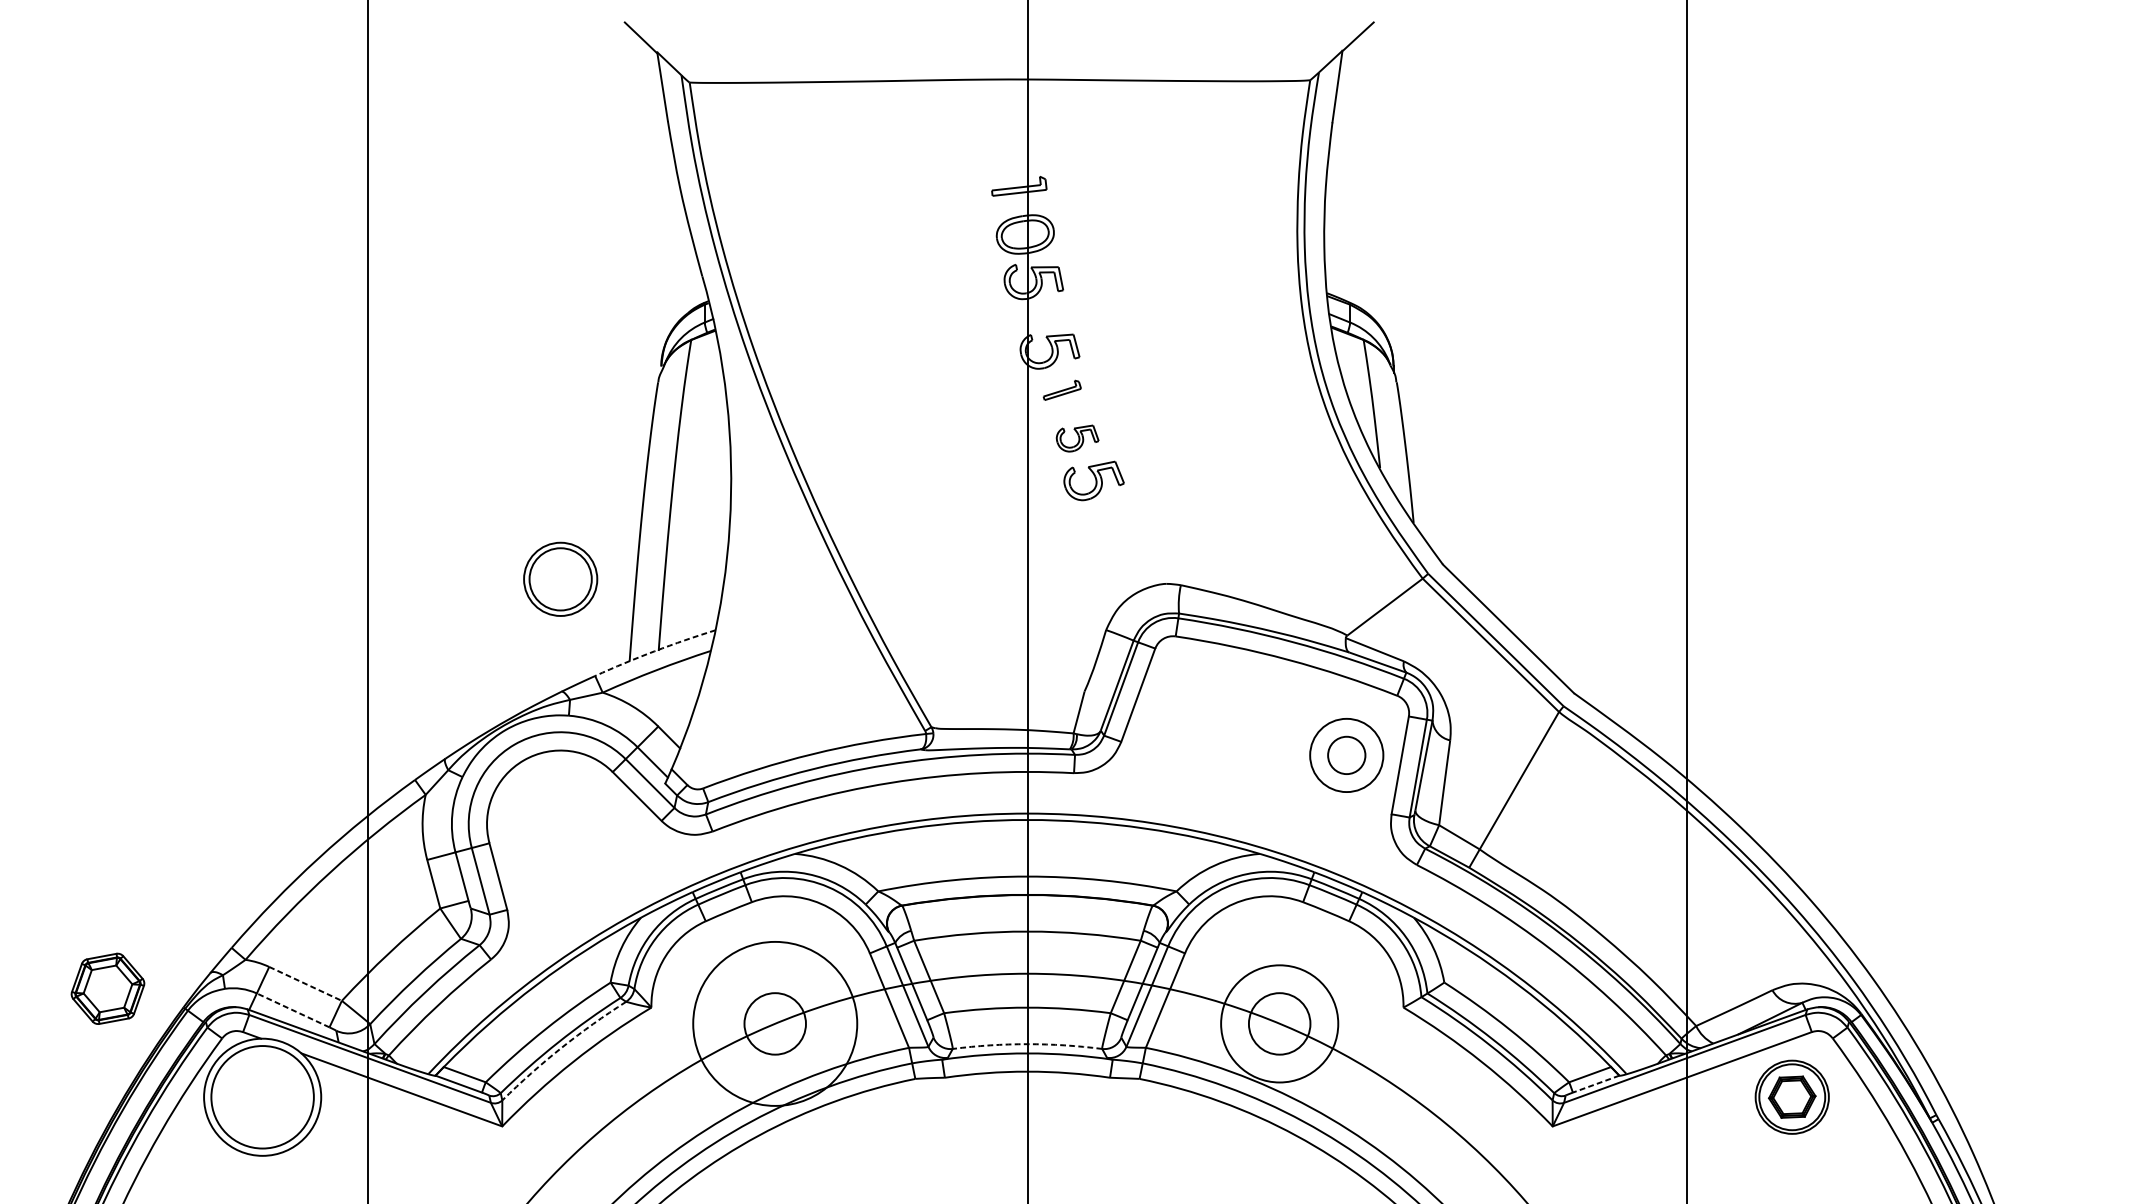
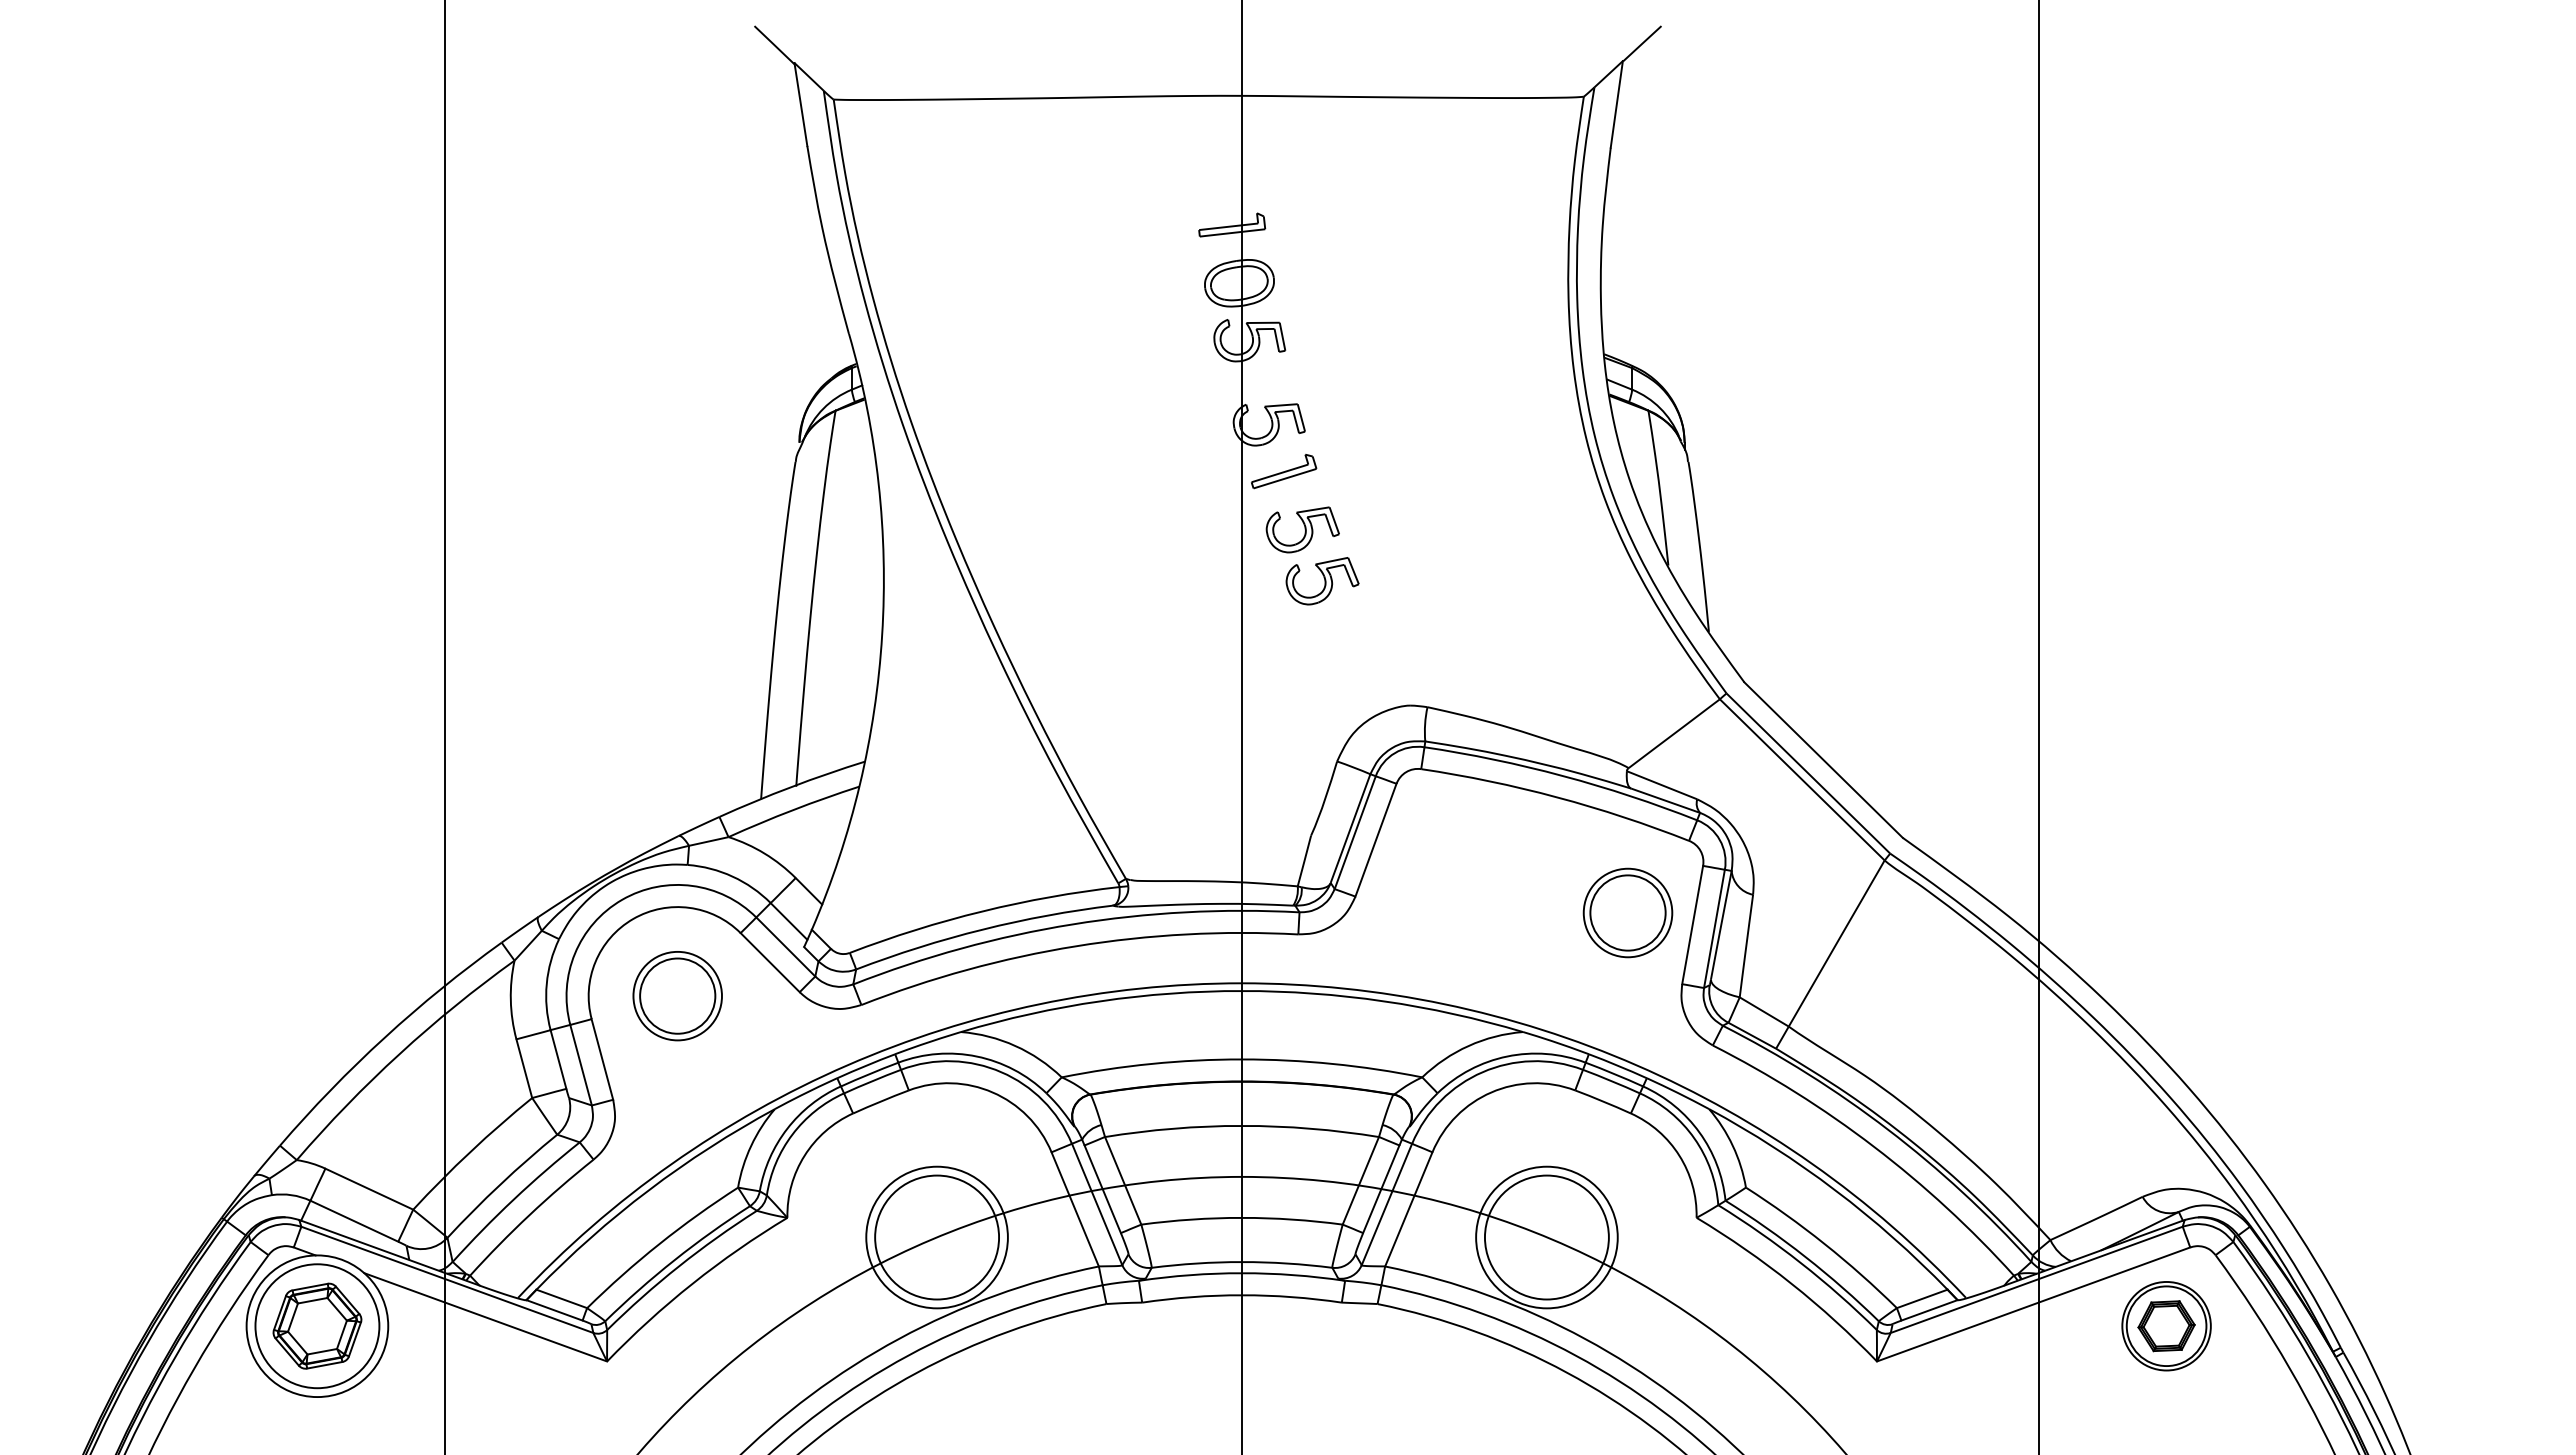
part: (1062, 390) -> (1284, 471), size x1.43
part: (1077, 438) -> (1302, 529), size x1.43
part: (560, 579) -> (677, 996), moved
arc: (654, 651) -> (791, 787), dashed -> solid
circle: (1346, 755) -> (1627, 912), size x1.67
line: (305, 984) -> (369, 1189), dashed -> solid
part: (108, 988) -> (317, 1325), moved
line: (292, 1010) -> (353, 1221), dashed -> solid
circle: (774, 1023) -> (936, 1237), size x0.71
circle: (775, 1023) -> (937, 1237), size x1.67
circle: (1279, 1023) -> (1546, 1237), size x1.67
arc: (1027, 1044) -> (1242, 1262), dashed -> solid
arc: (561, 1047) -> (678, 1266), dashed -> solid
line: (1596, 1084) -> (1929, 1310), dashed -> solid

